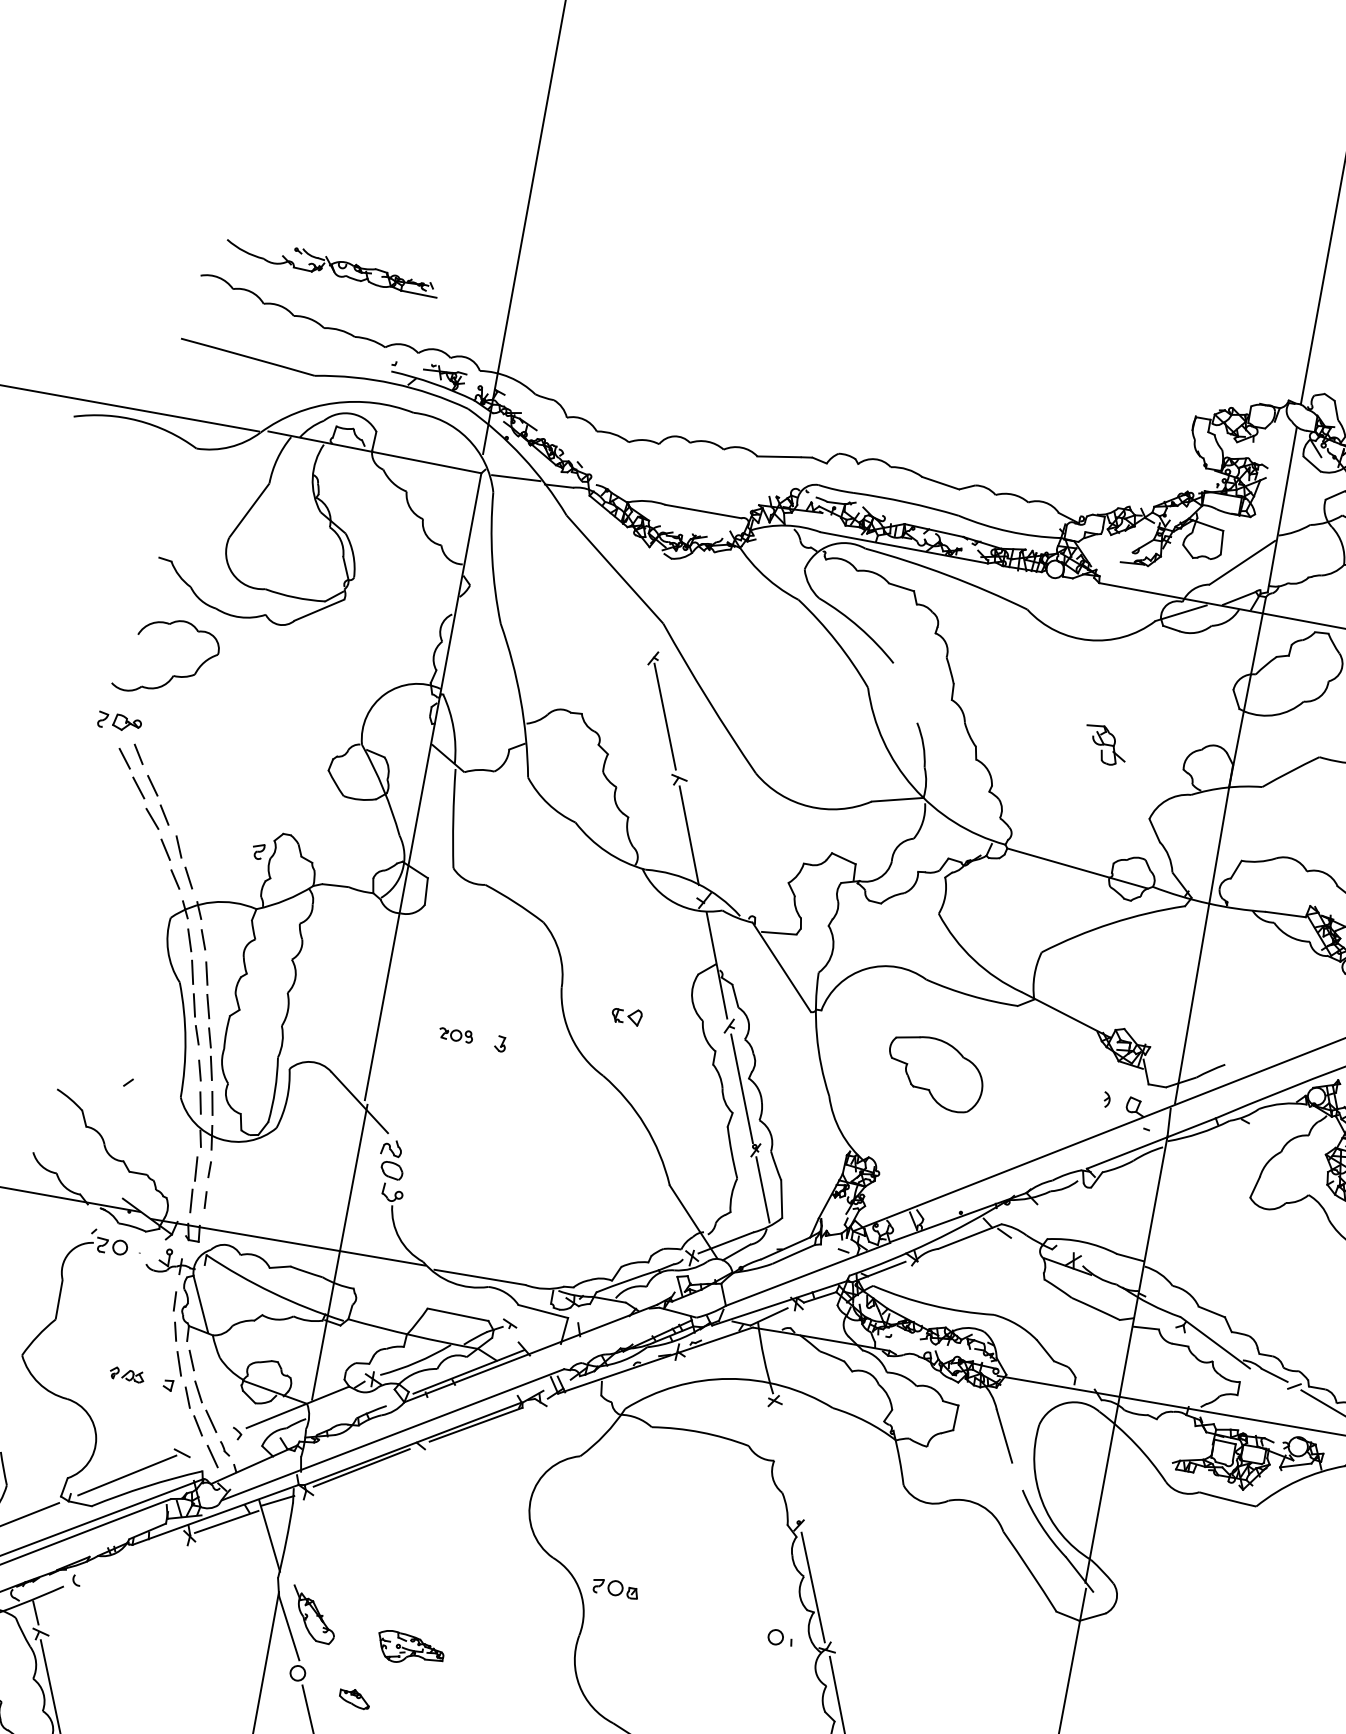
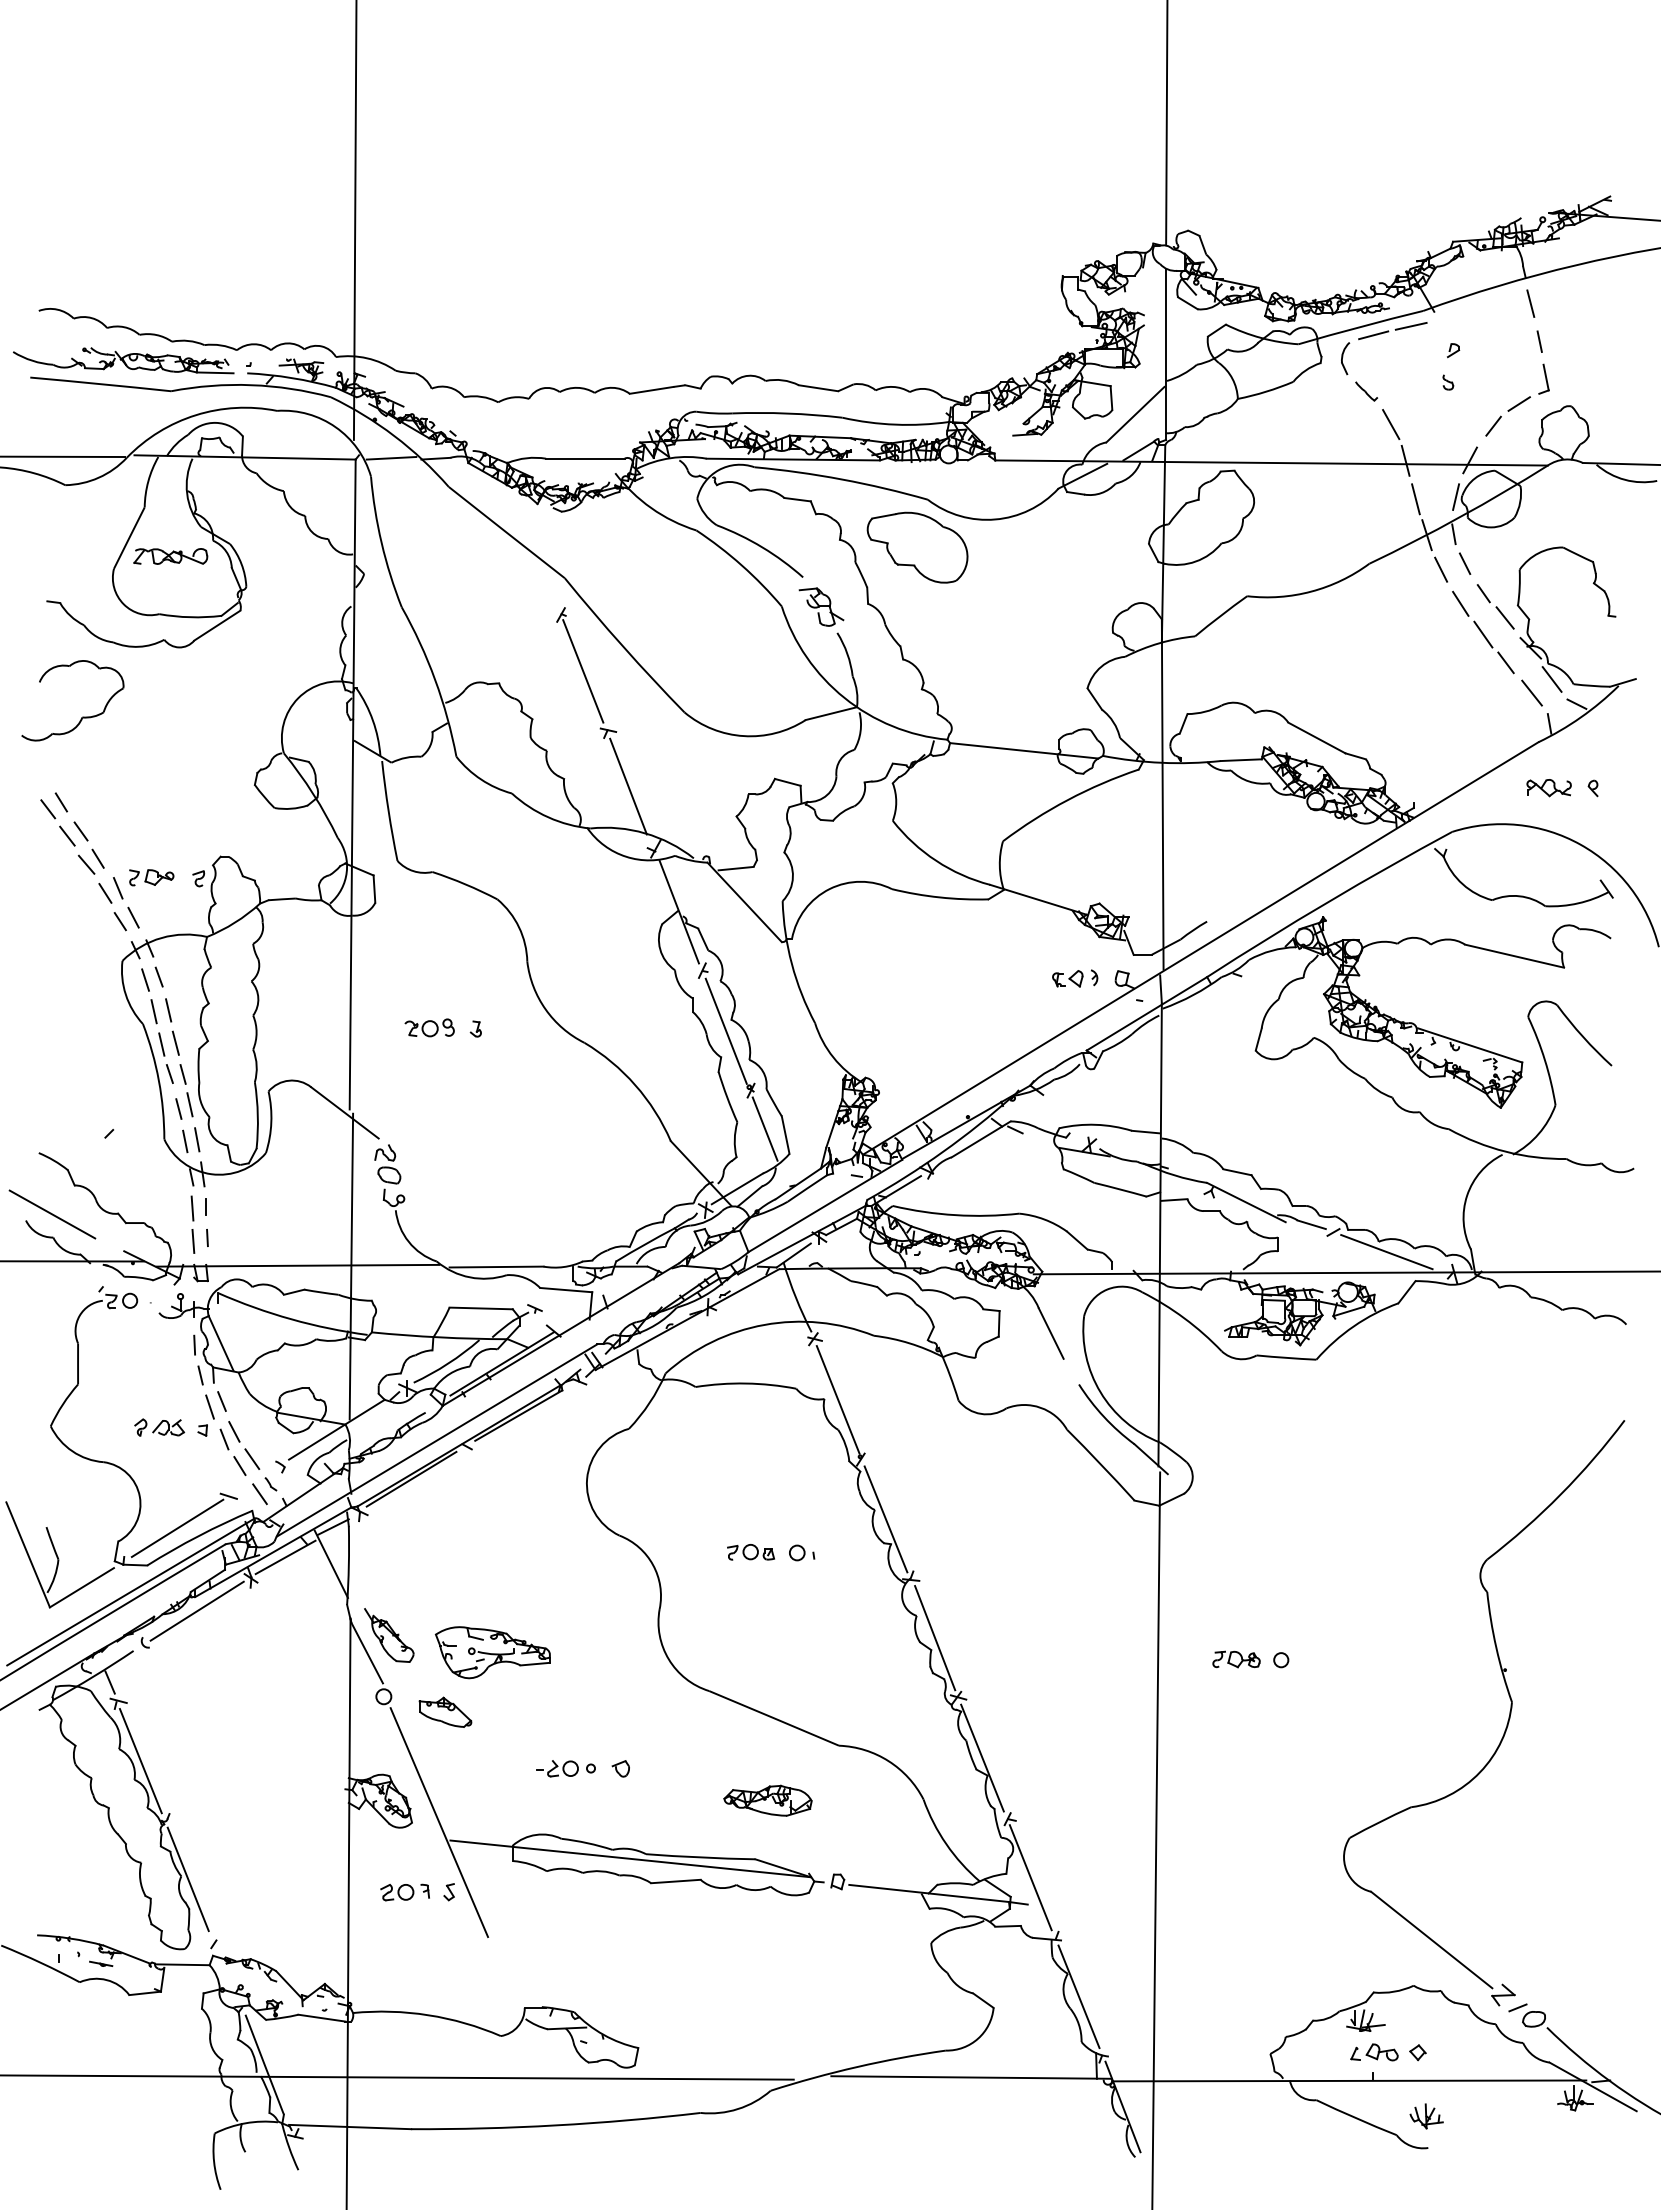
part: (332, 266) -> (123, 360), moved
part: (285, 535) -> (170, 556), added
part: (119, 722) -> (151, 877), moved
part: (1105, 744) -> (821, 606), moved
part: (626, 1015) -> (1067, 978), moved
part: (455, 1034) -> (429, 1027), size x1.43
part: (935, 1073) -> (917, 547), moved
line: (59, 1150) -> (52, 1214), added
part: (126, 1374) -> (159, 1427), size x1.43
line: (786, 1463) -> (837, 1399), added
line: (131, 1558) -> (196, 1610), added
part: (615, 1588) -> (750, 1552), moved
part: (780, 1637) -> (802, 1552), moved
part: (410, 1649) -> (492, 1652), size x1.67
part: (354, 1698) -> (445, 1711), size x1.67

